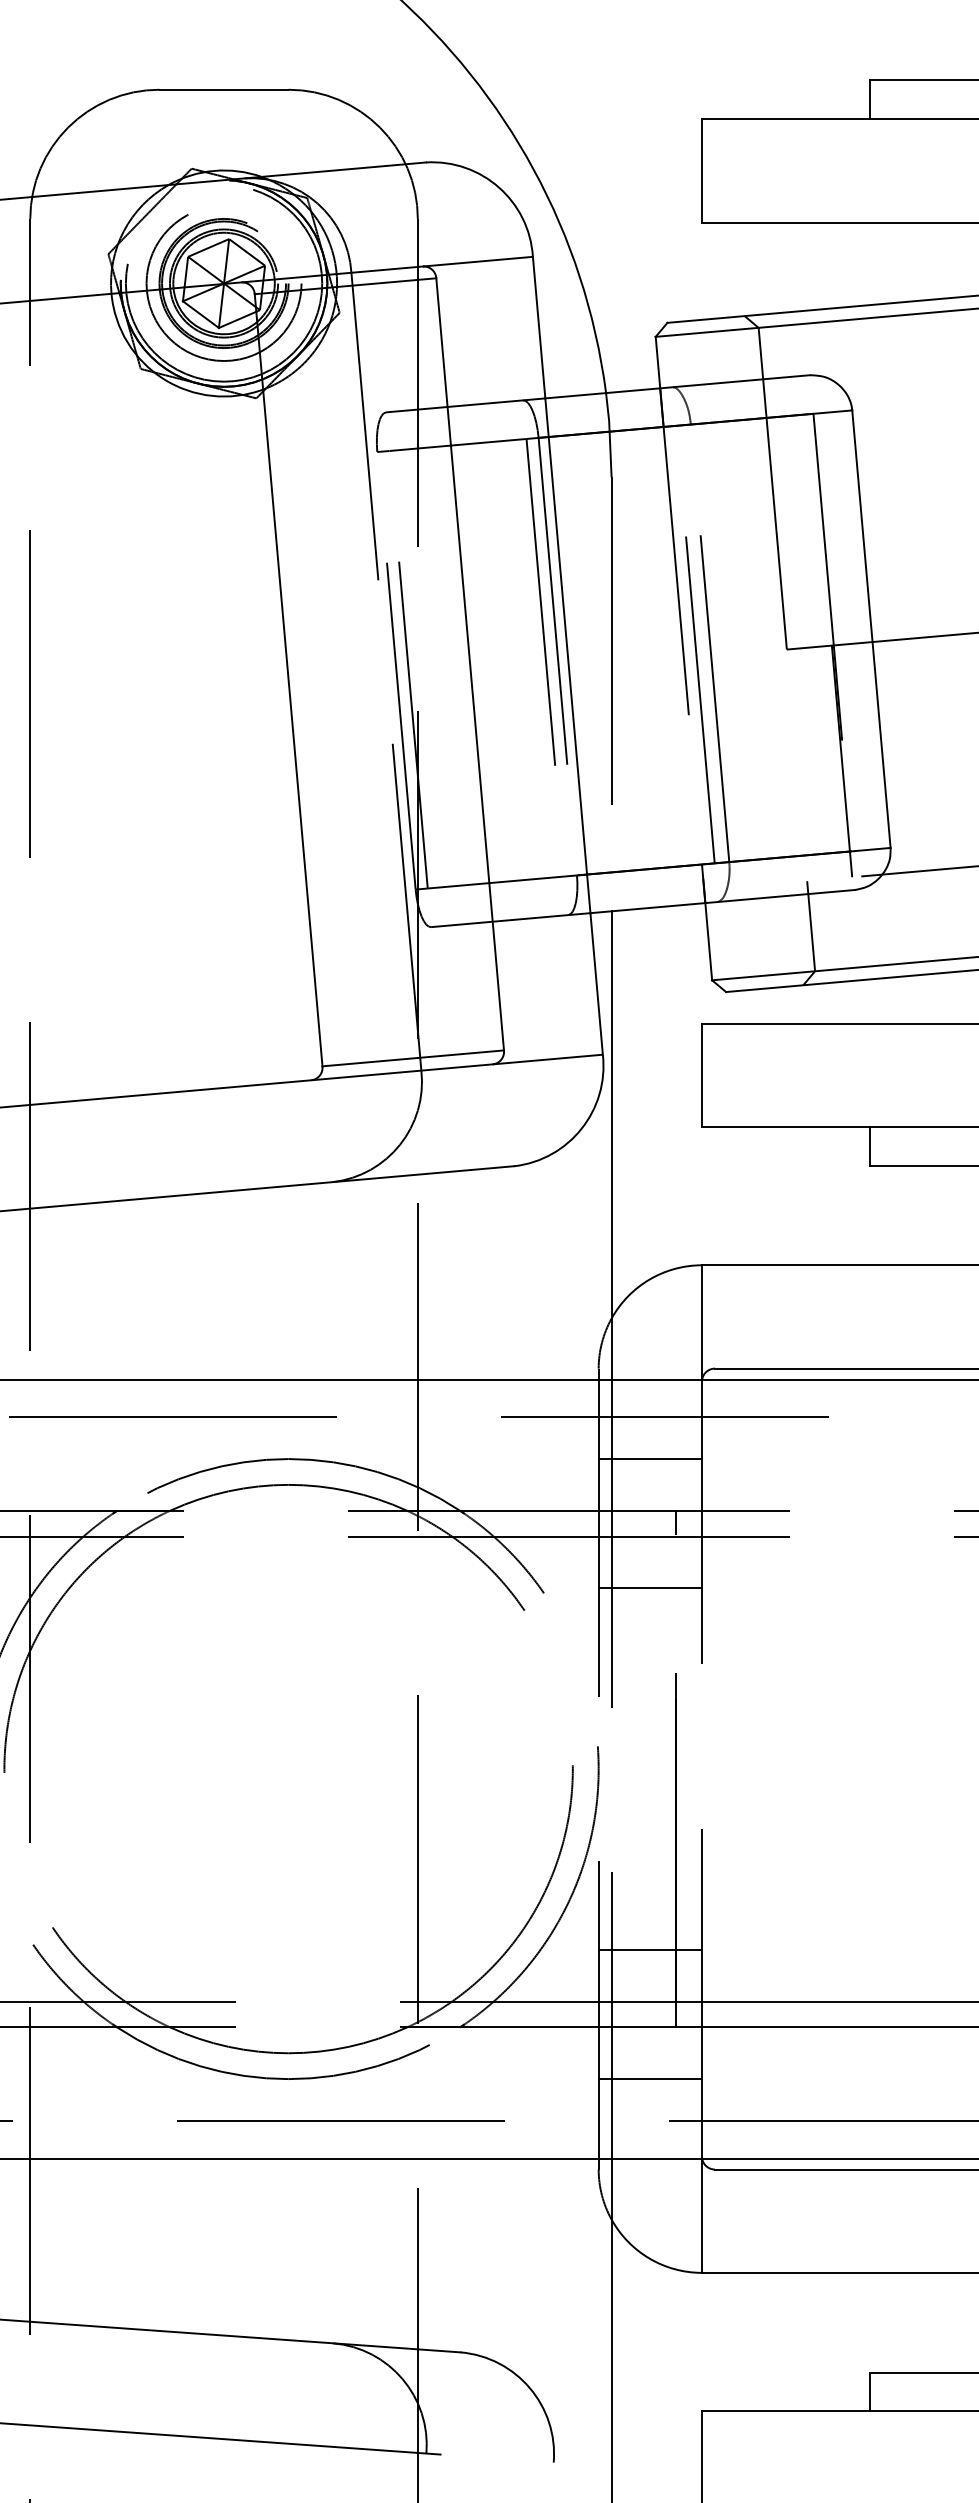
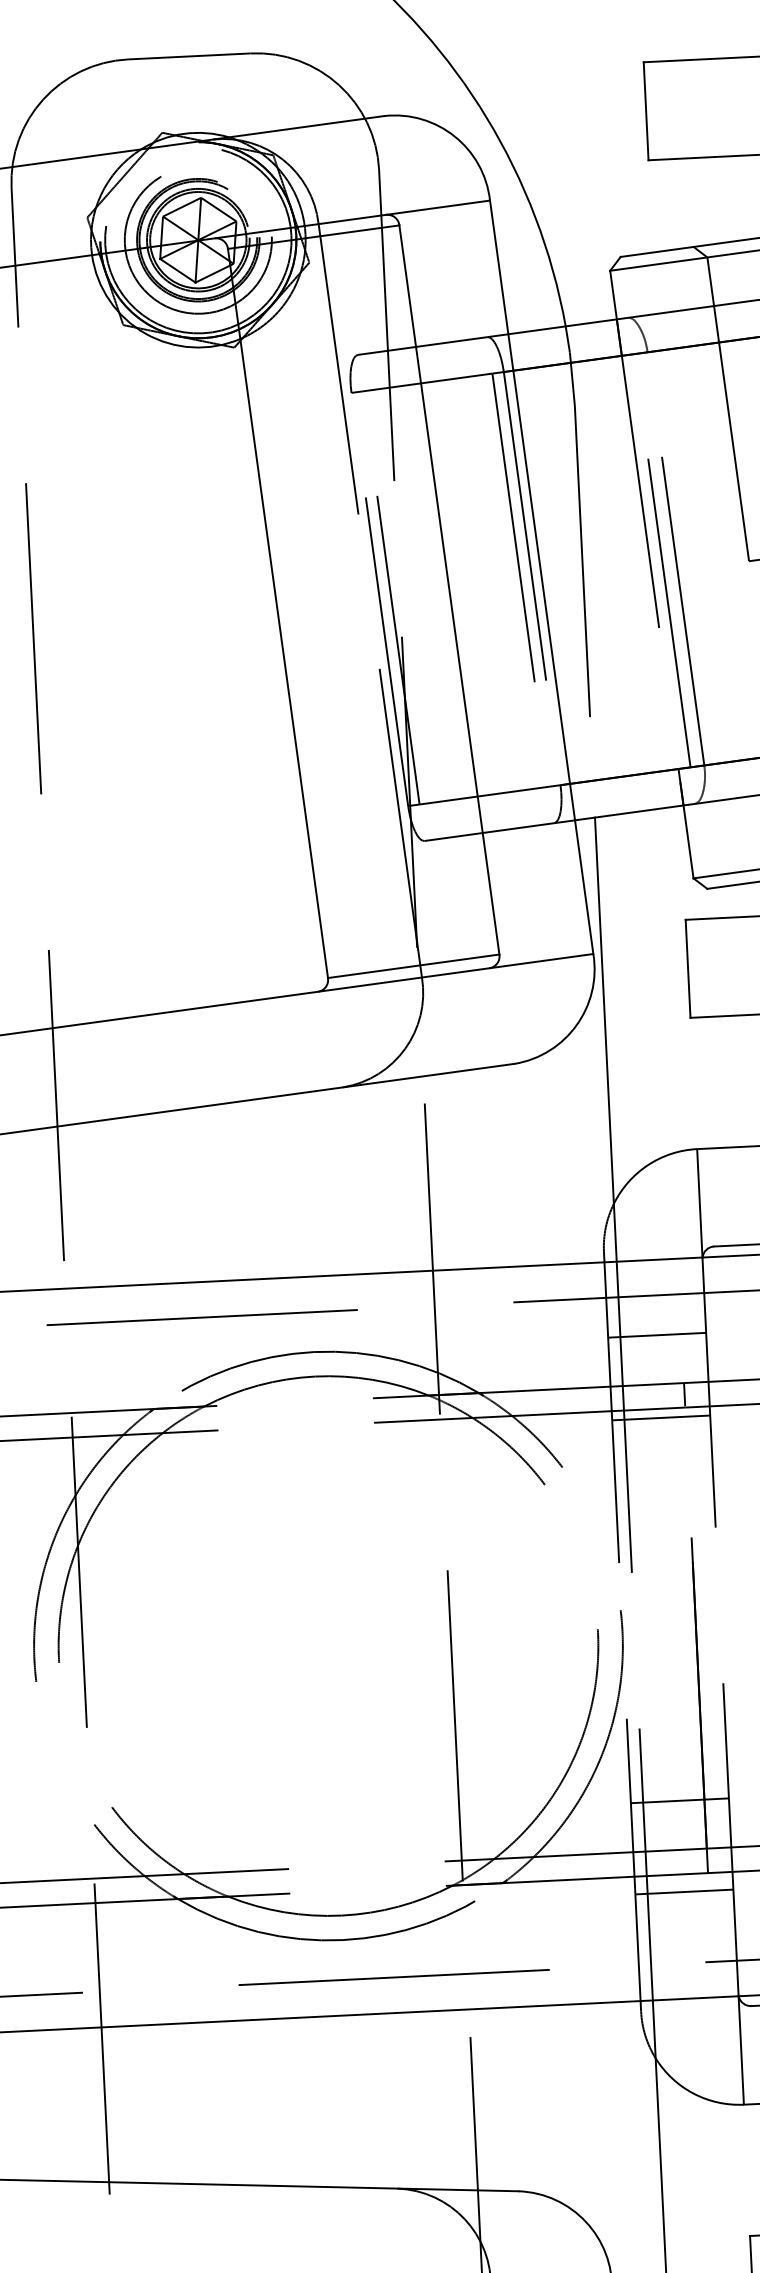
line: (650, 1588) -> (661, 1418), moved
line: (650, 2079) -> (684, 1892), moved

